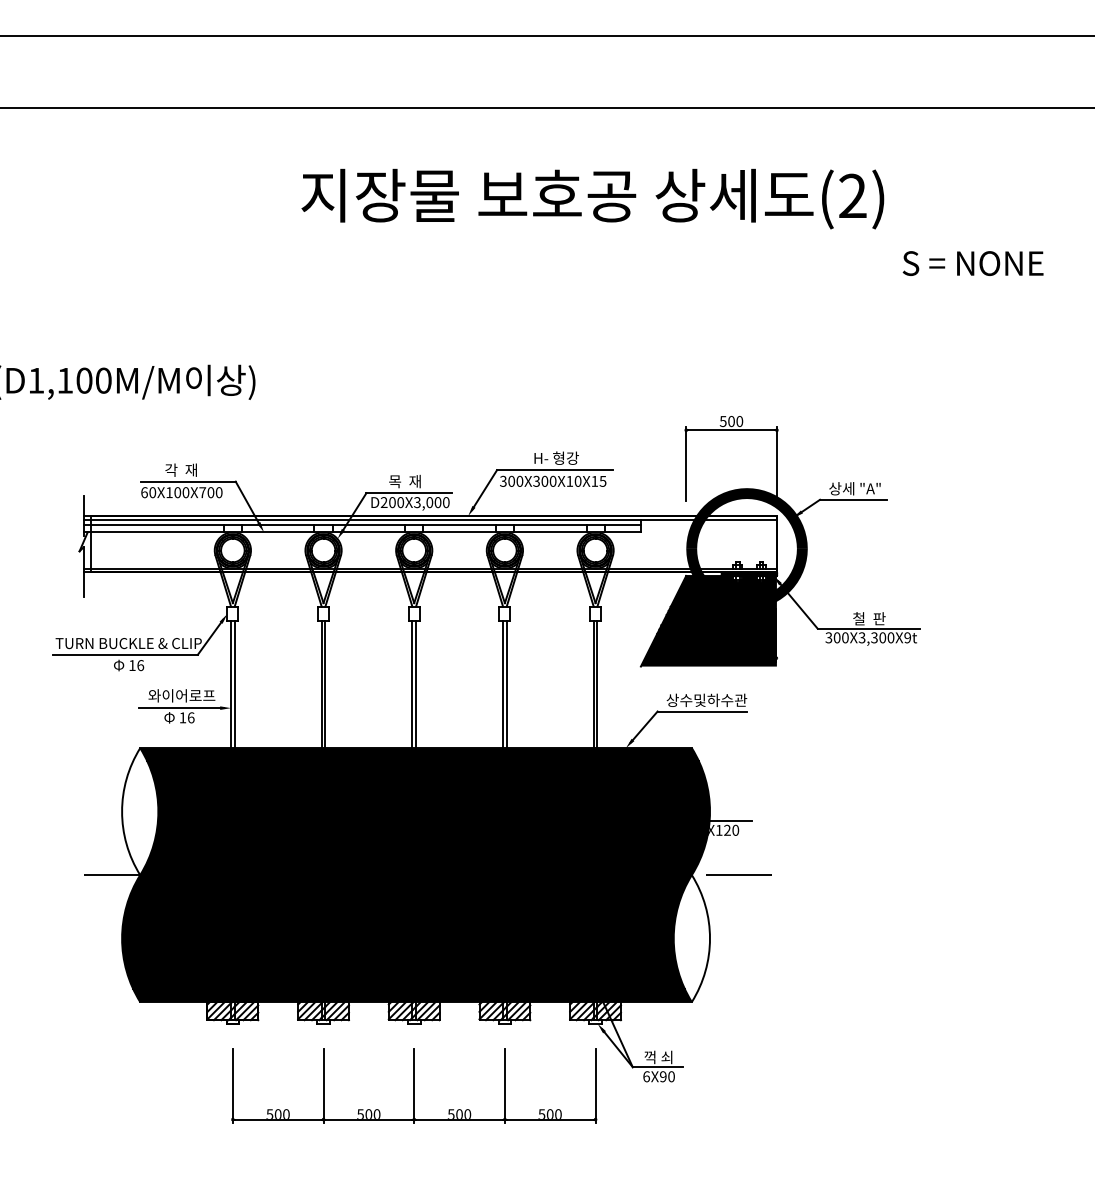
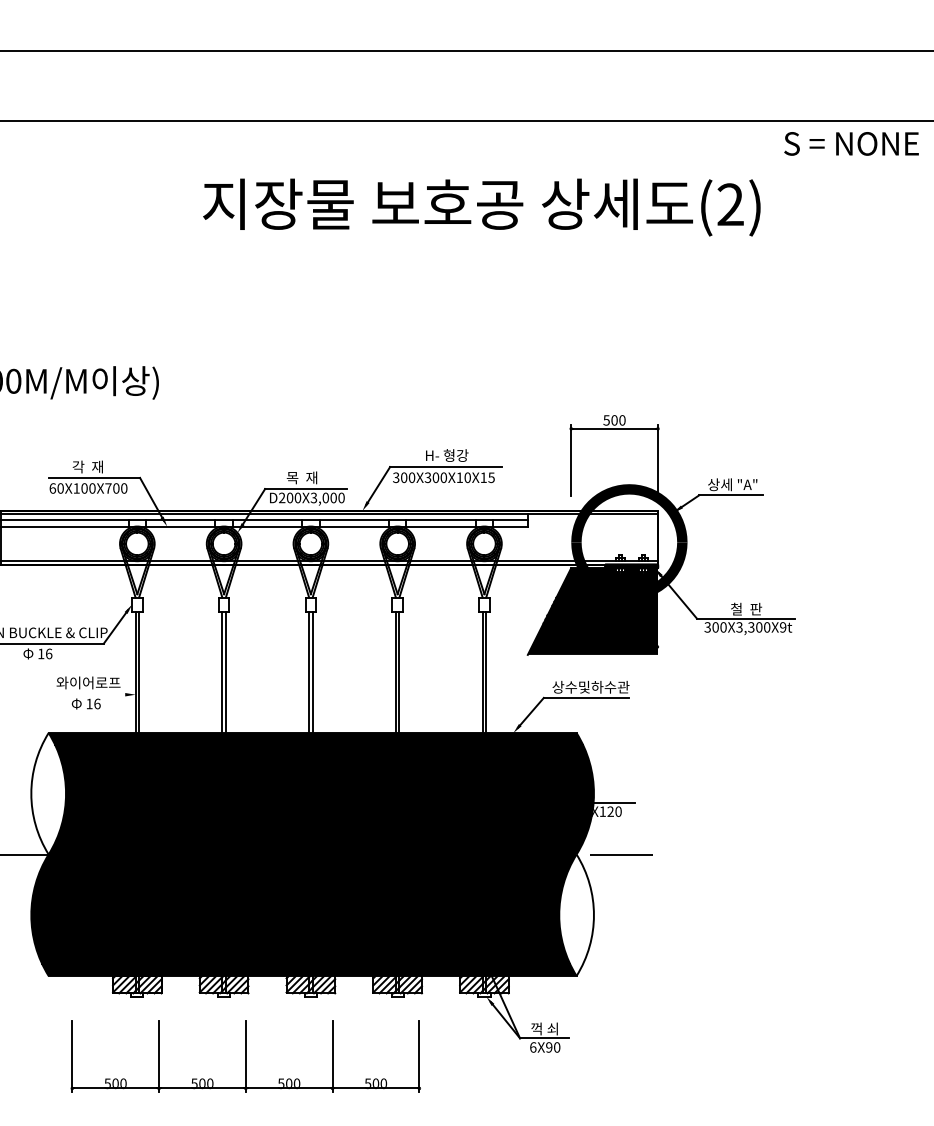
text: (972, 263) -> (850, 143), moved
line: (181, 708) -> (88, 695), removed
part: (414, 1085) -> (246, 1055), moved

